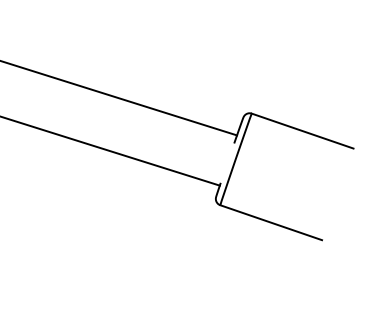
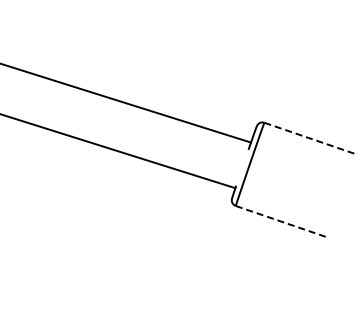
line: (302, 130) -> (310, 138), solid -> dashed
line: (271, 222) -> (282, 221), solid -> dashed

